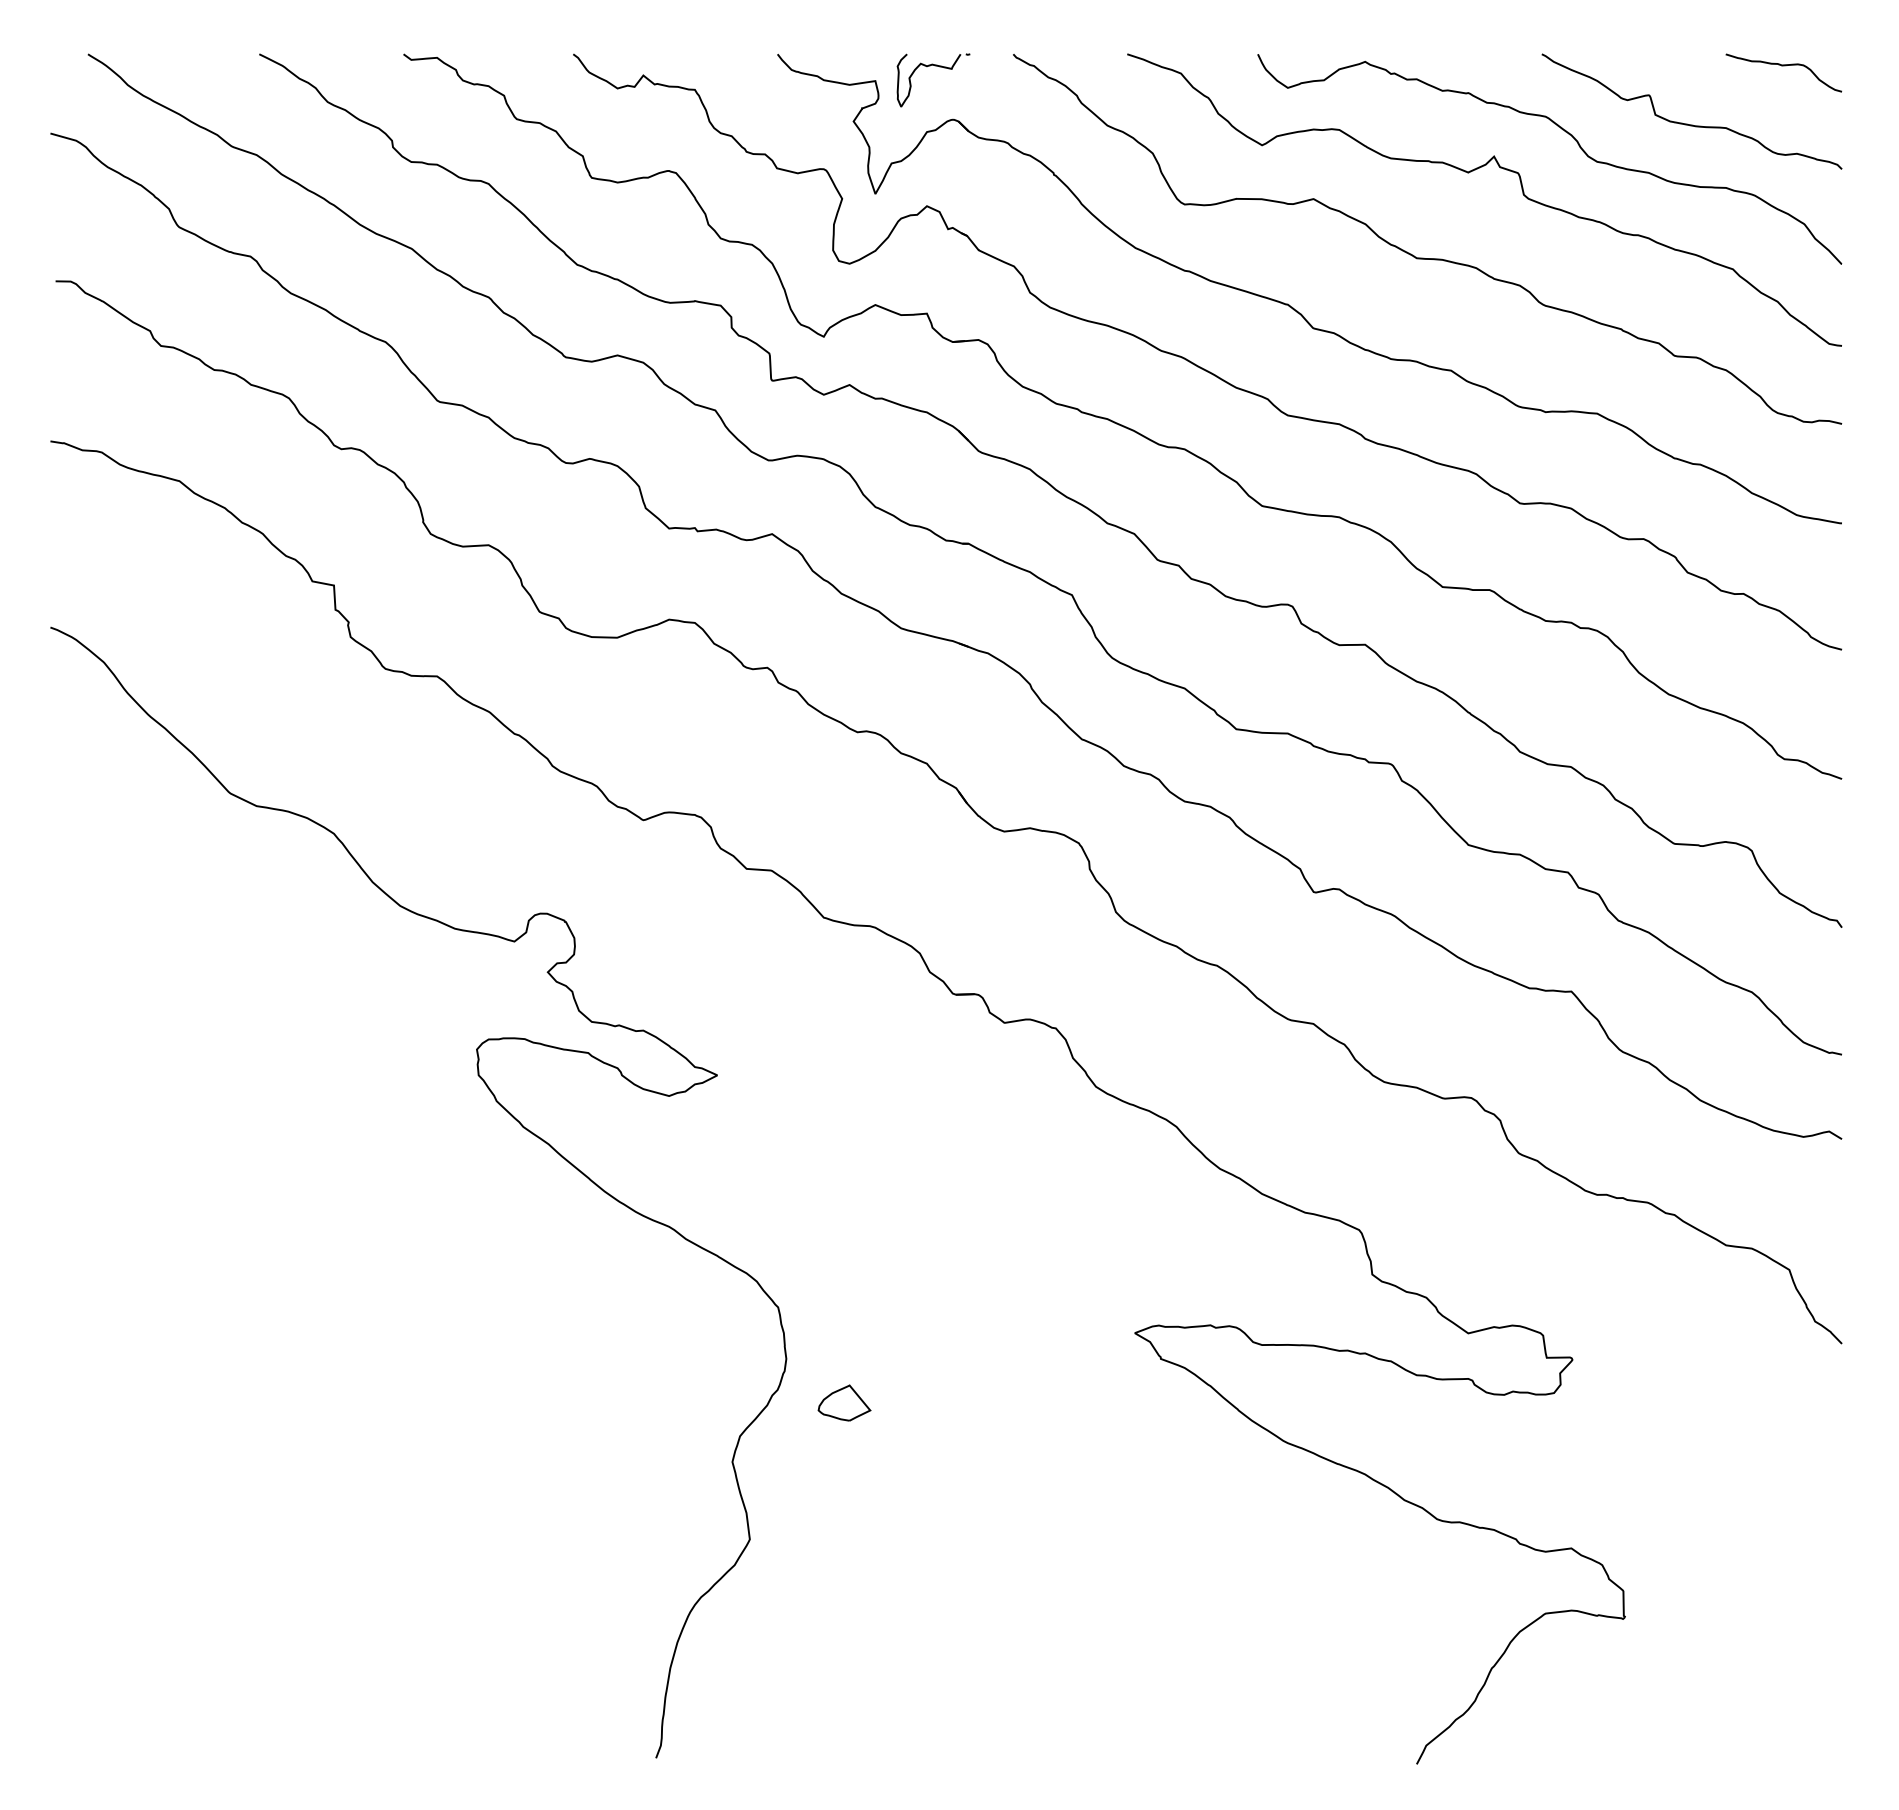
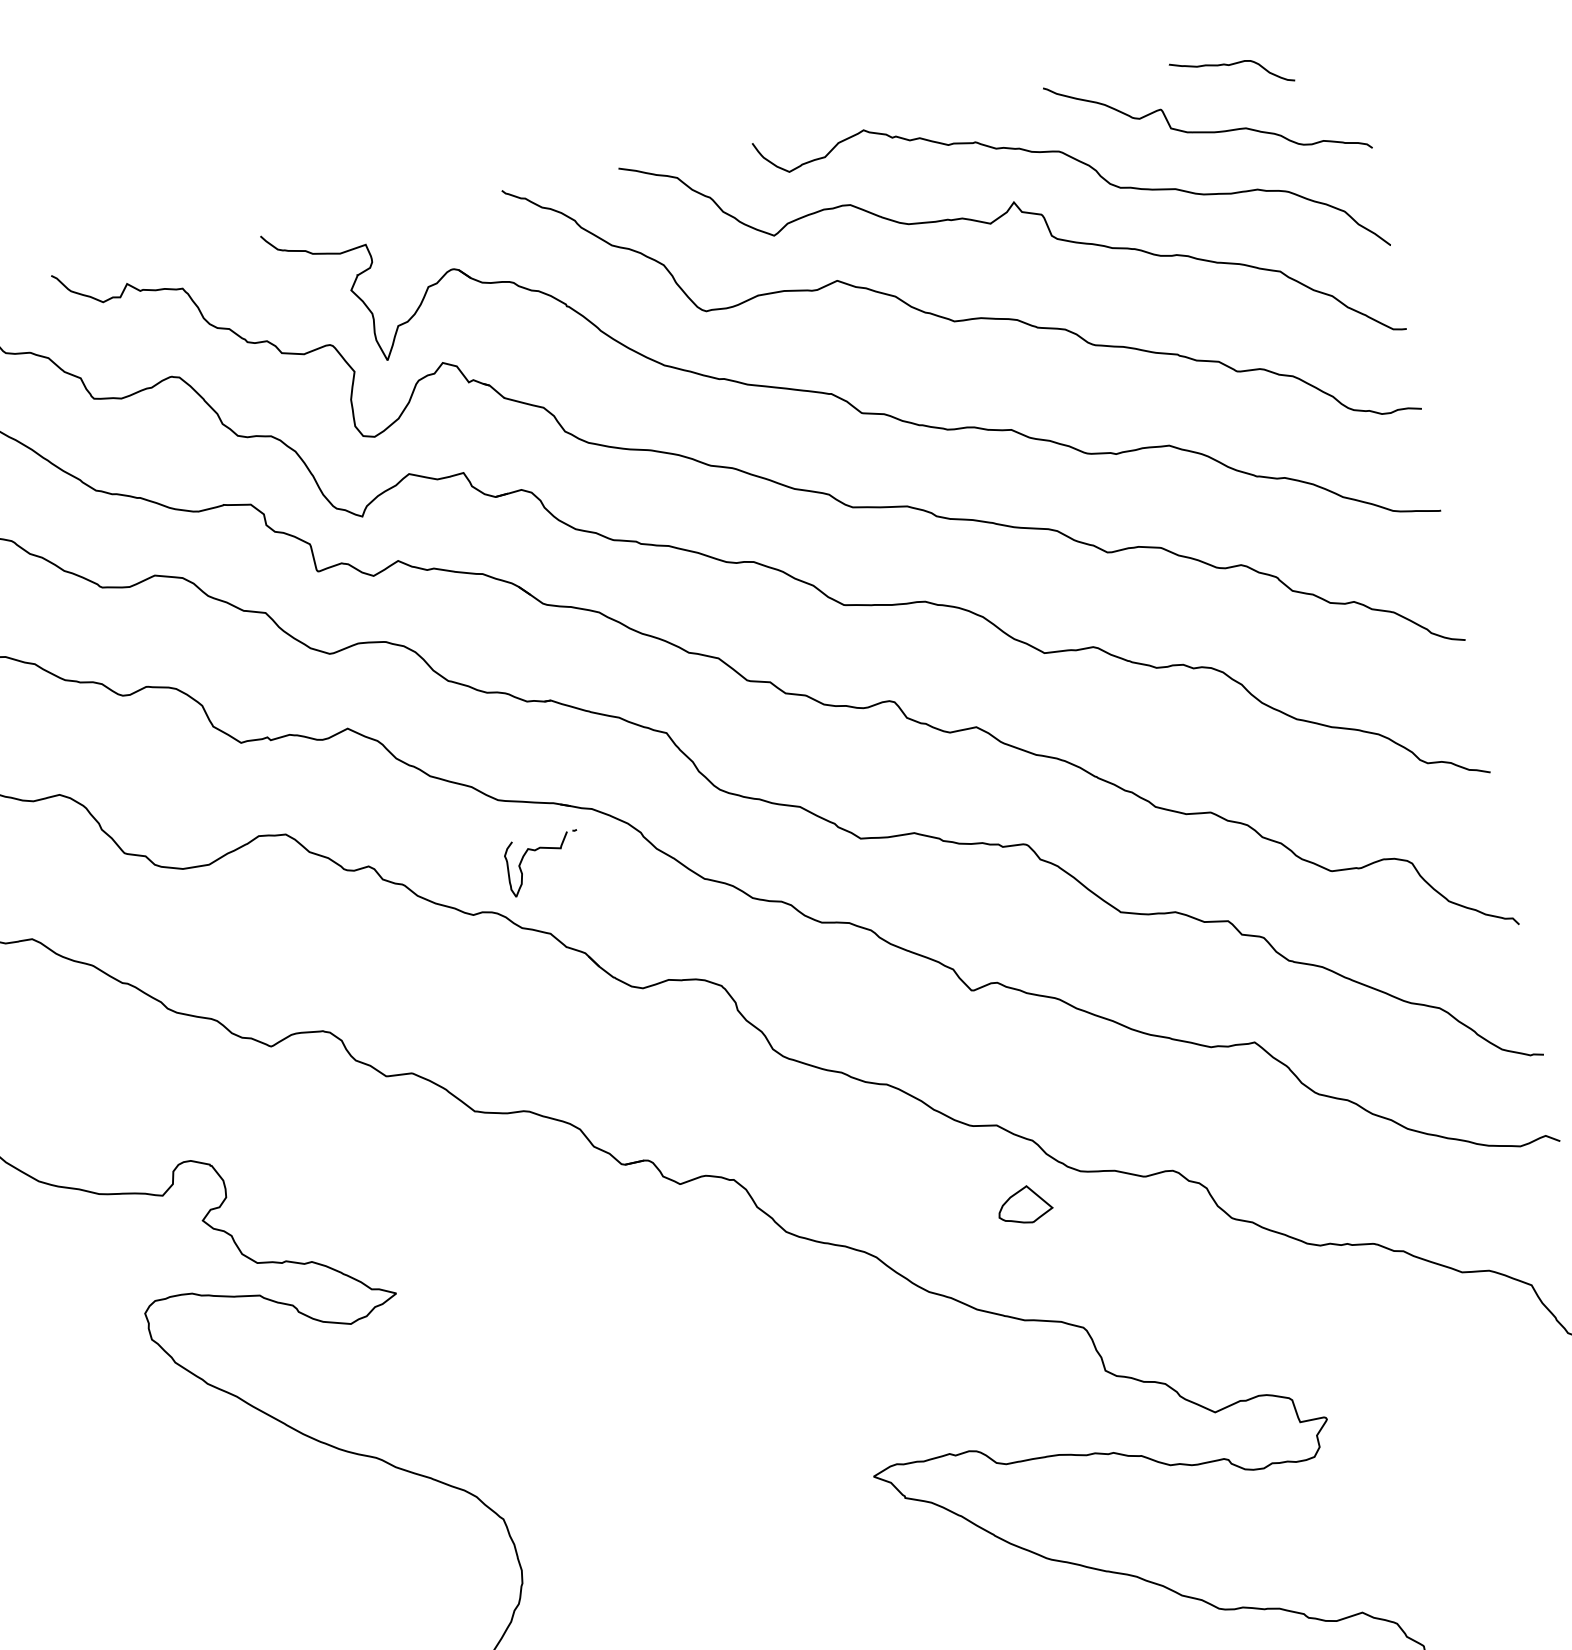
part: (935, 66) -> (543, 848), moved
curve: (1783, 66) -> (1230, 65), moved
part: (844, 1402) -> (1024, 1204), moved

